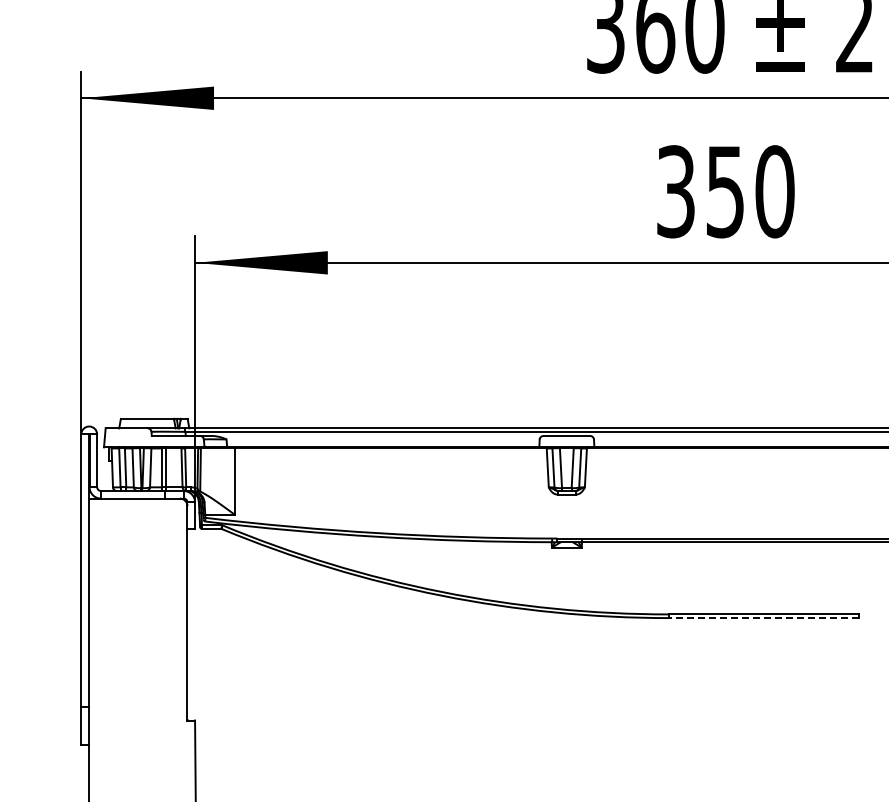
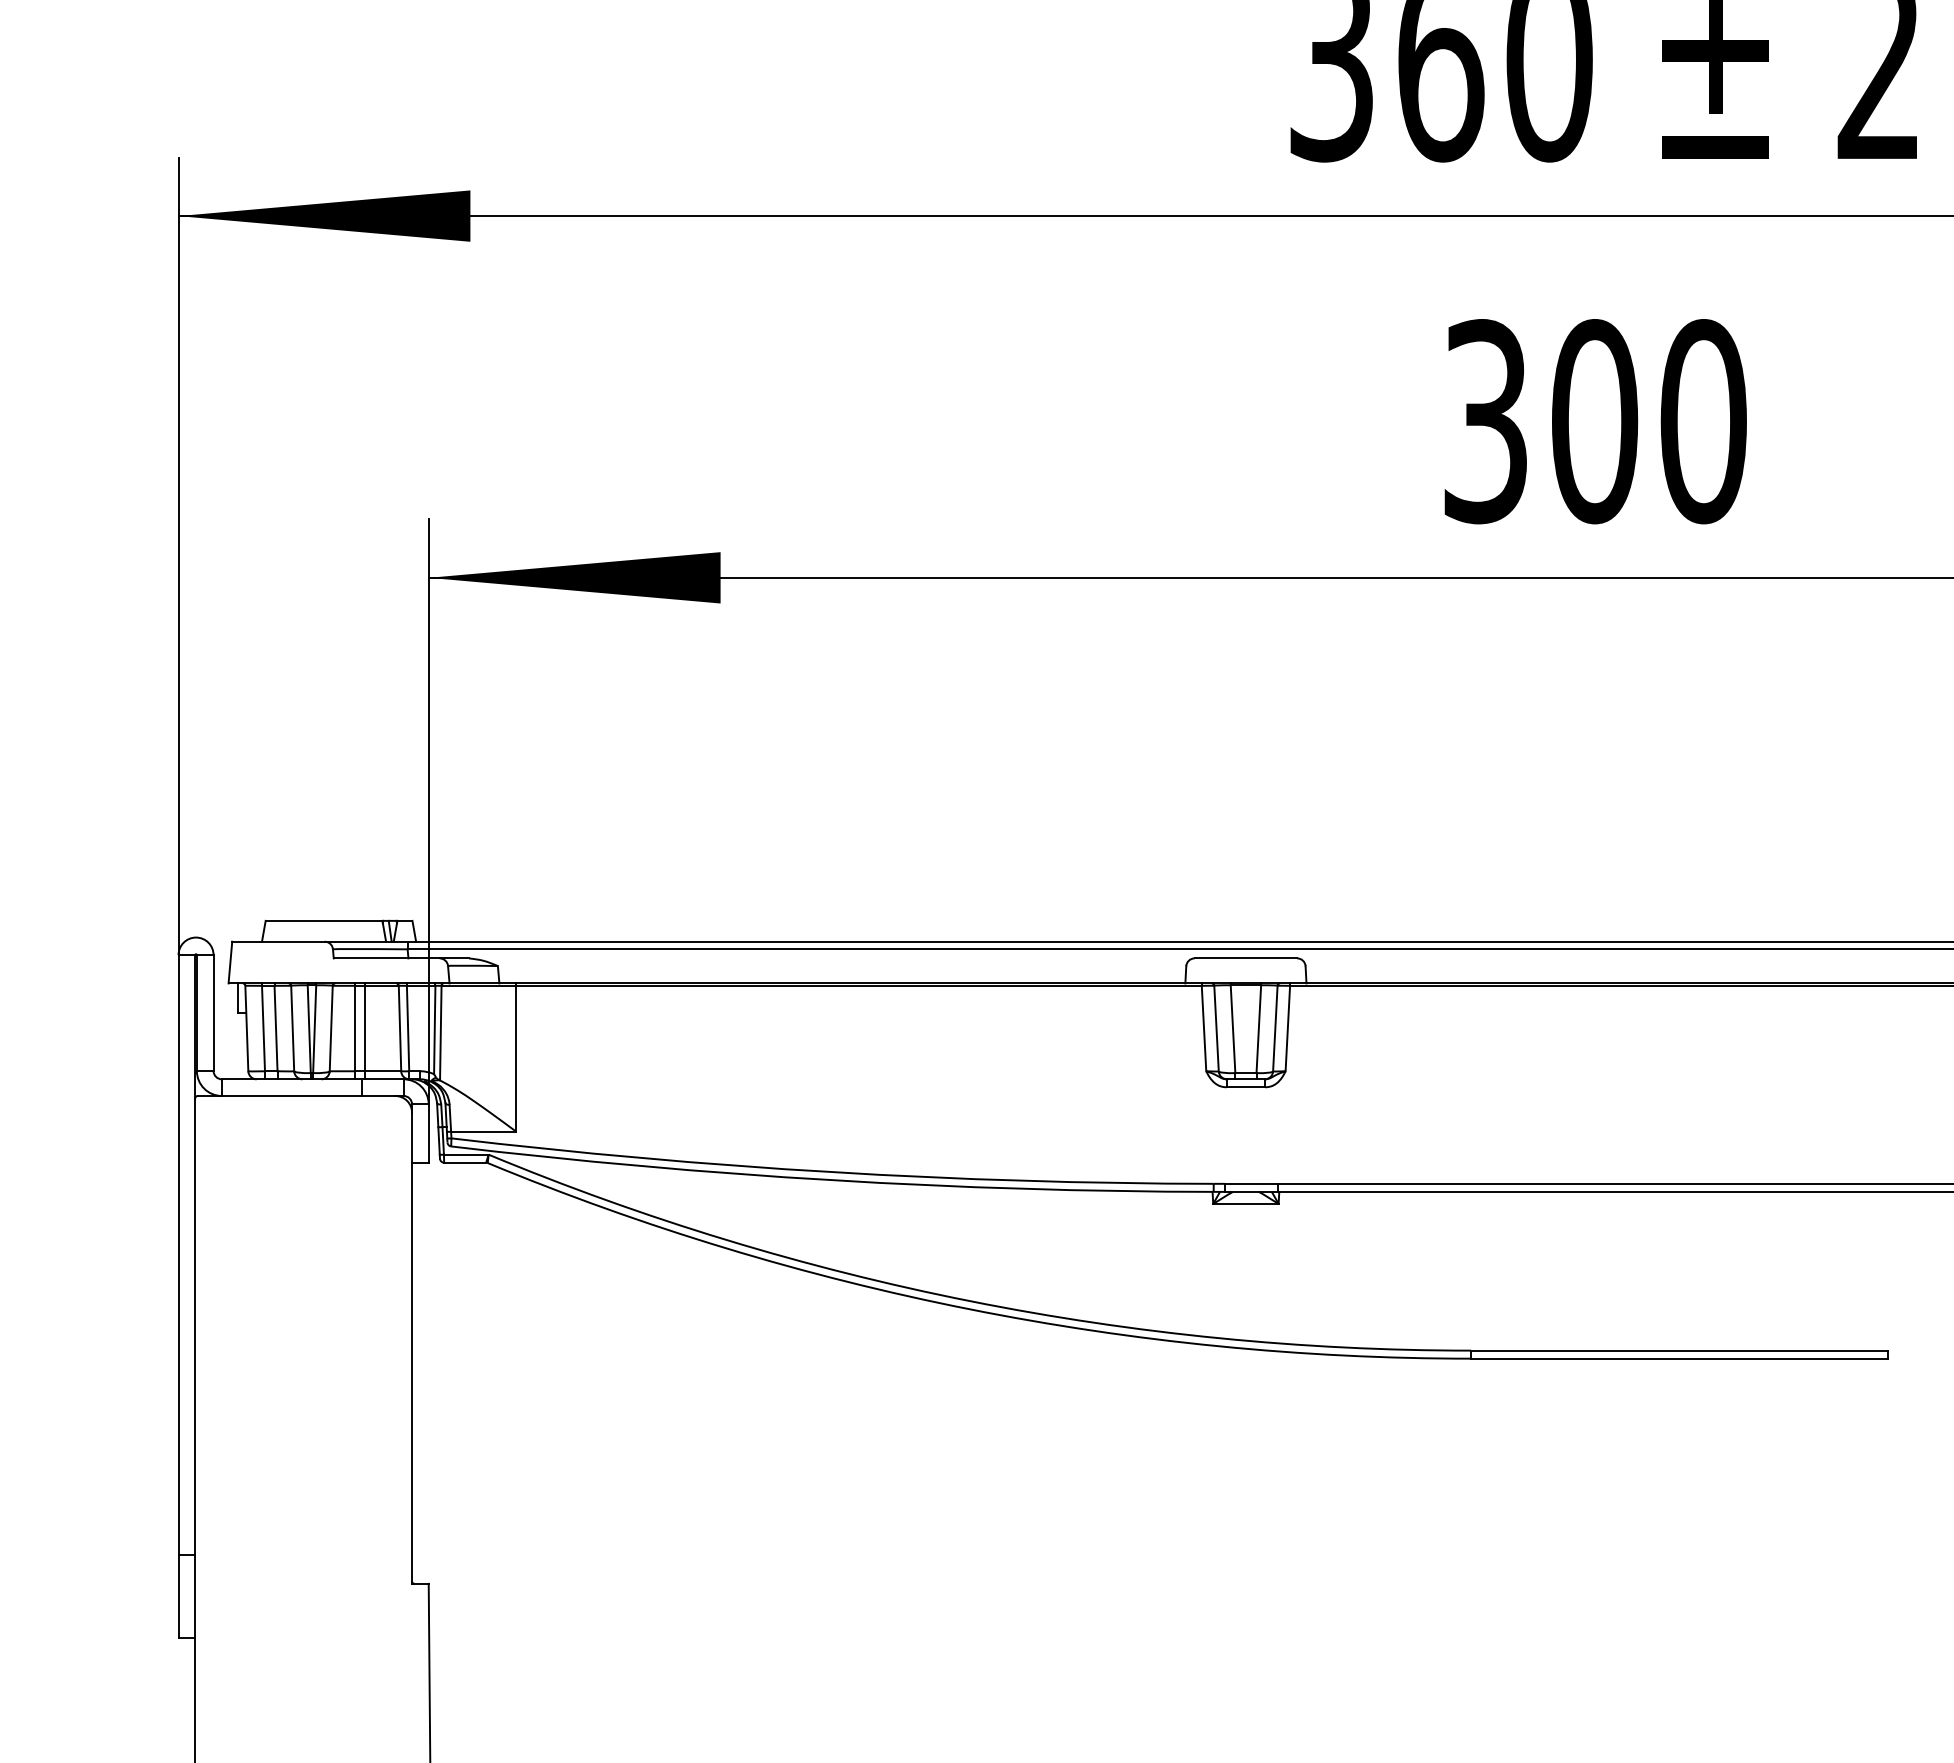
text: (725, 191) -> (1594, 420), 350 -> 300
line: (764, 618) -> (1680, 1359), dashed -> solid

